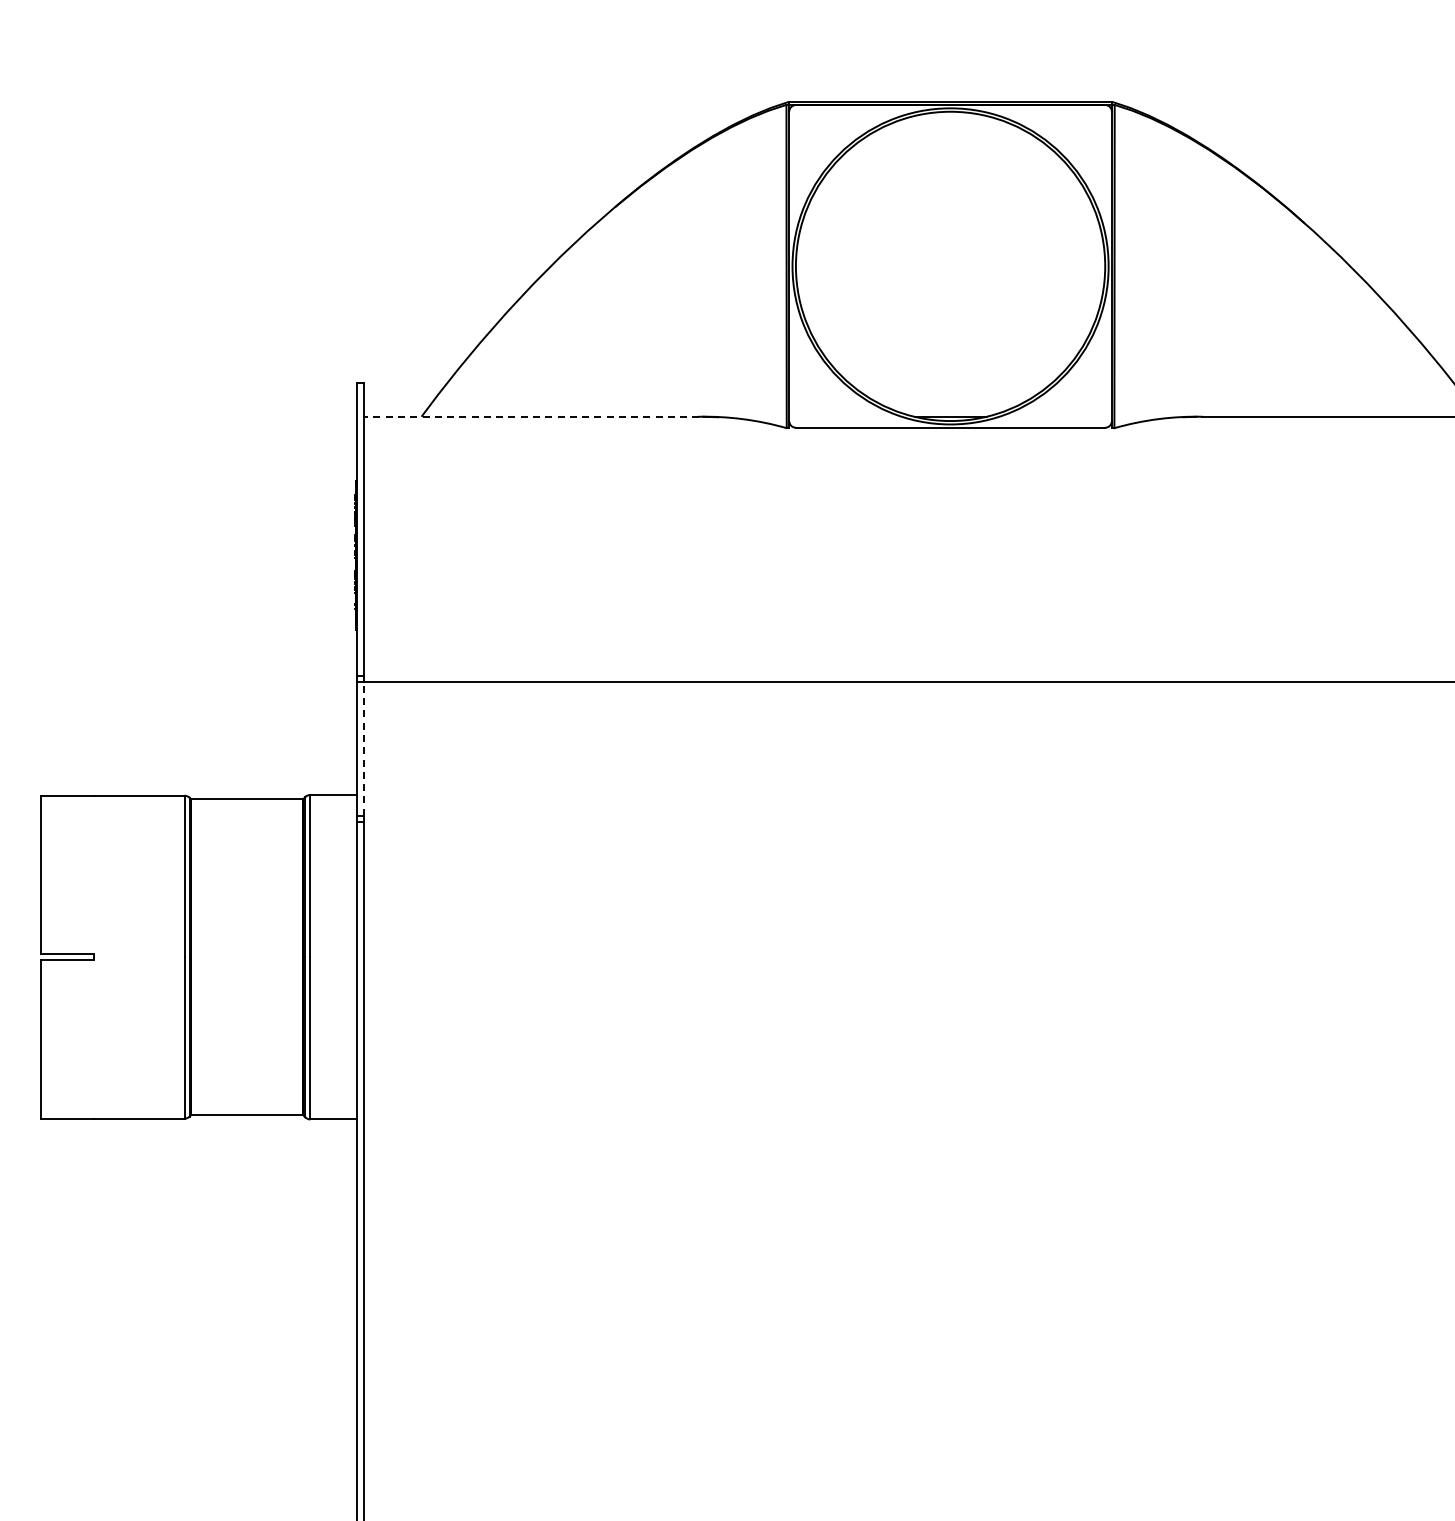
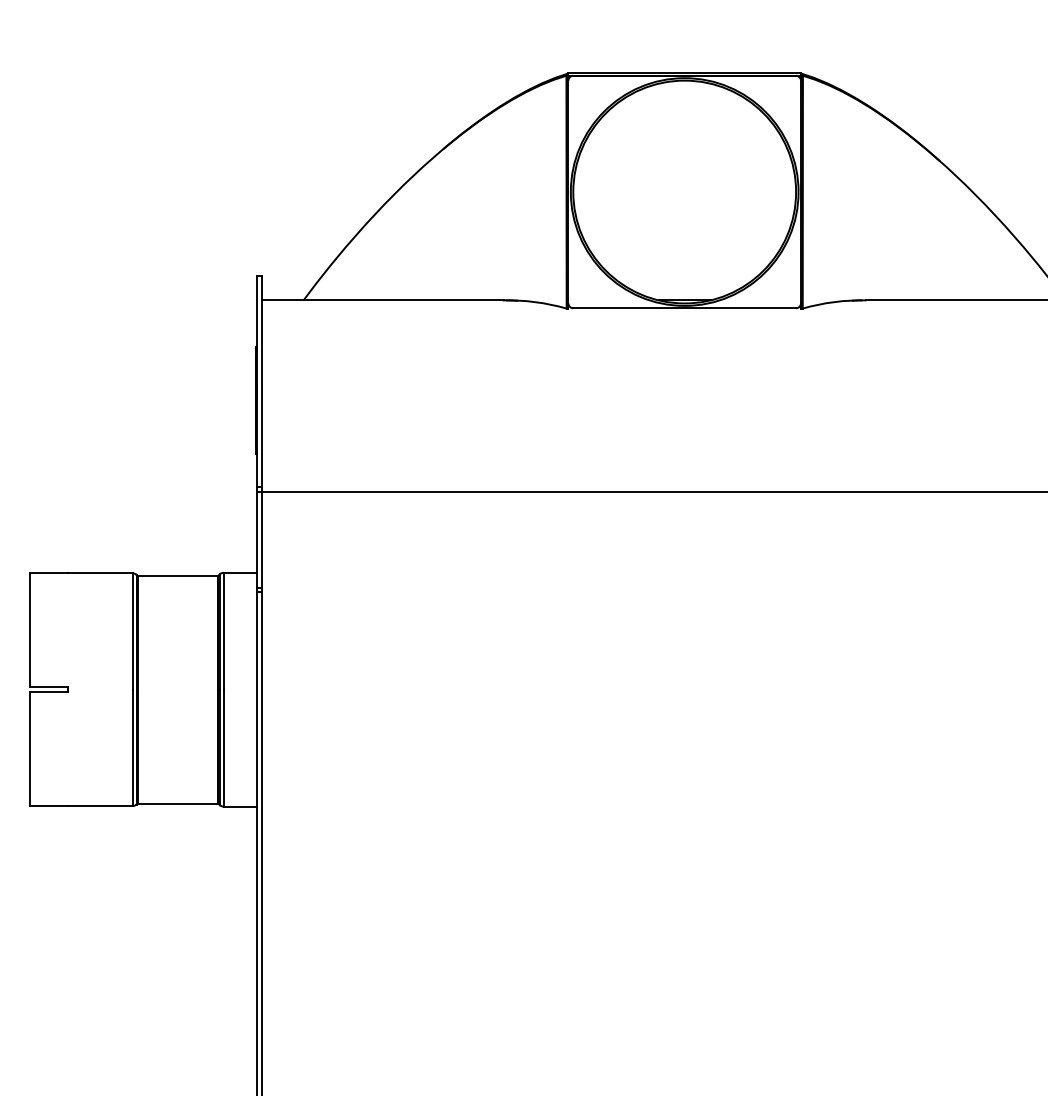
line: (531, 416) -> (382, 300), dashed -> solid
line: (364, 748) -> (262, 539), dashed -> solid

